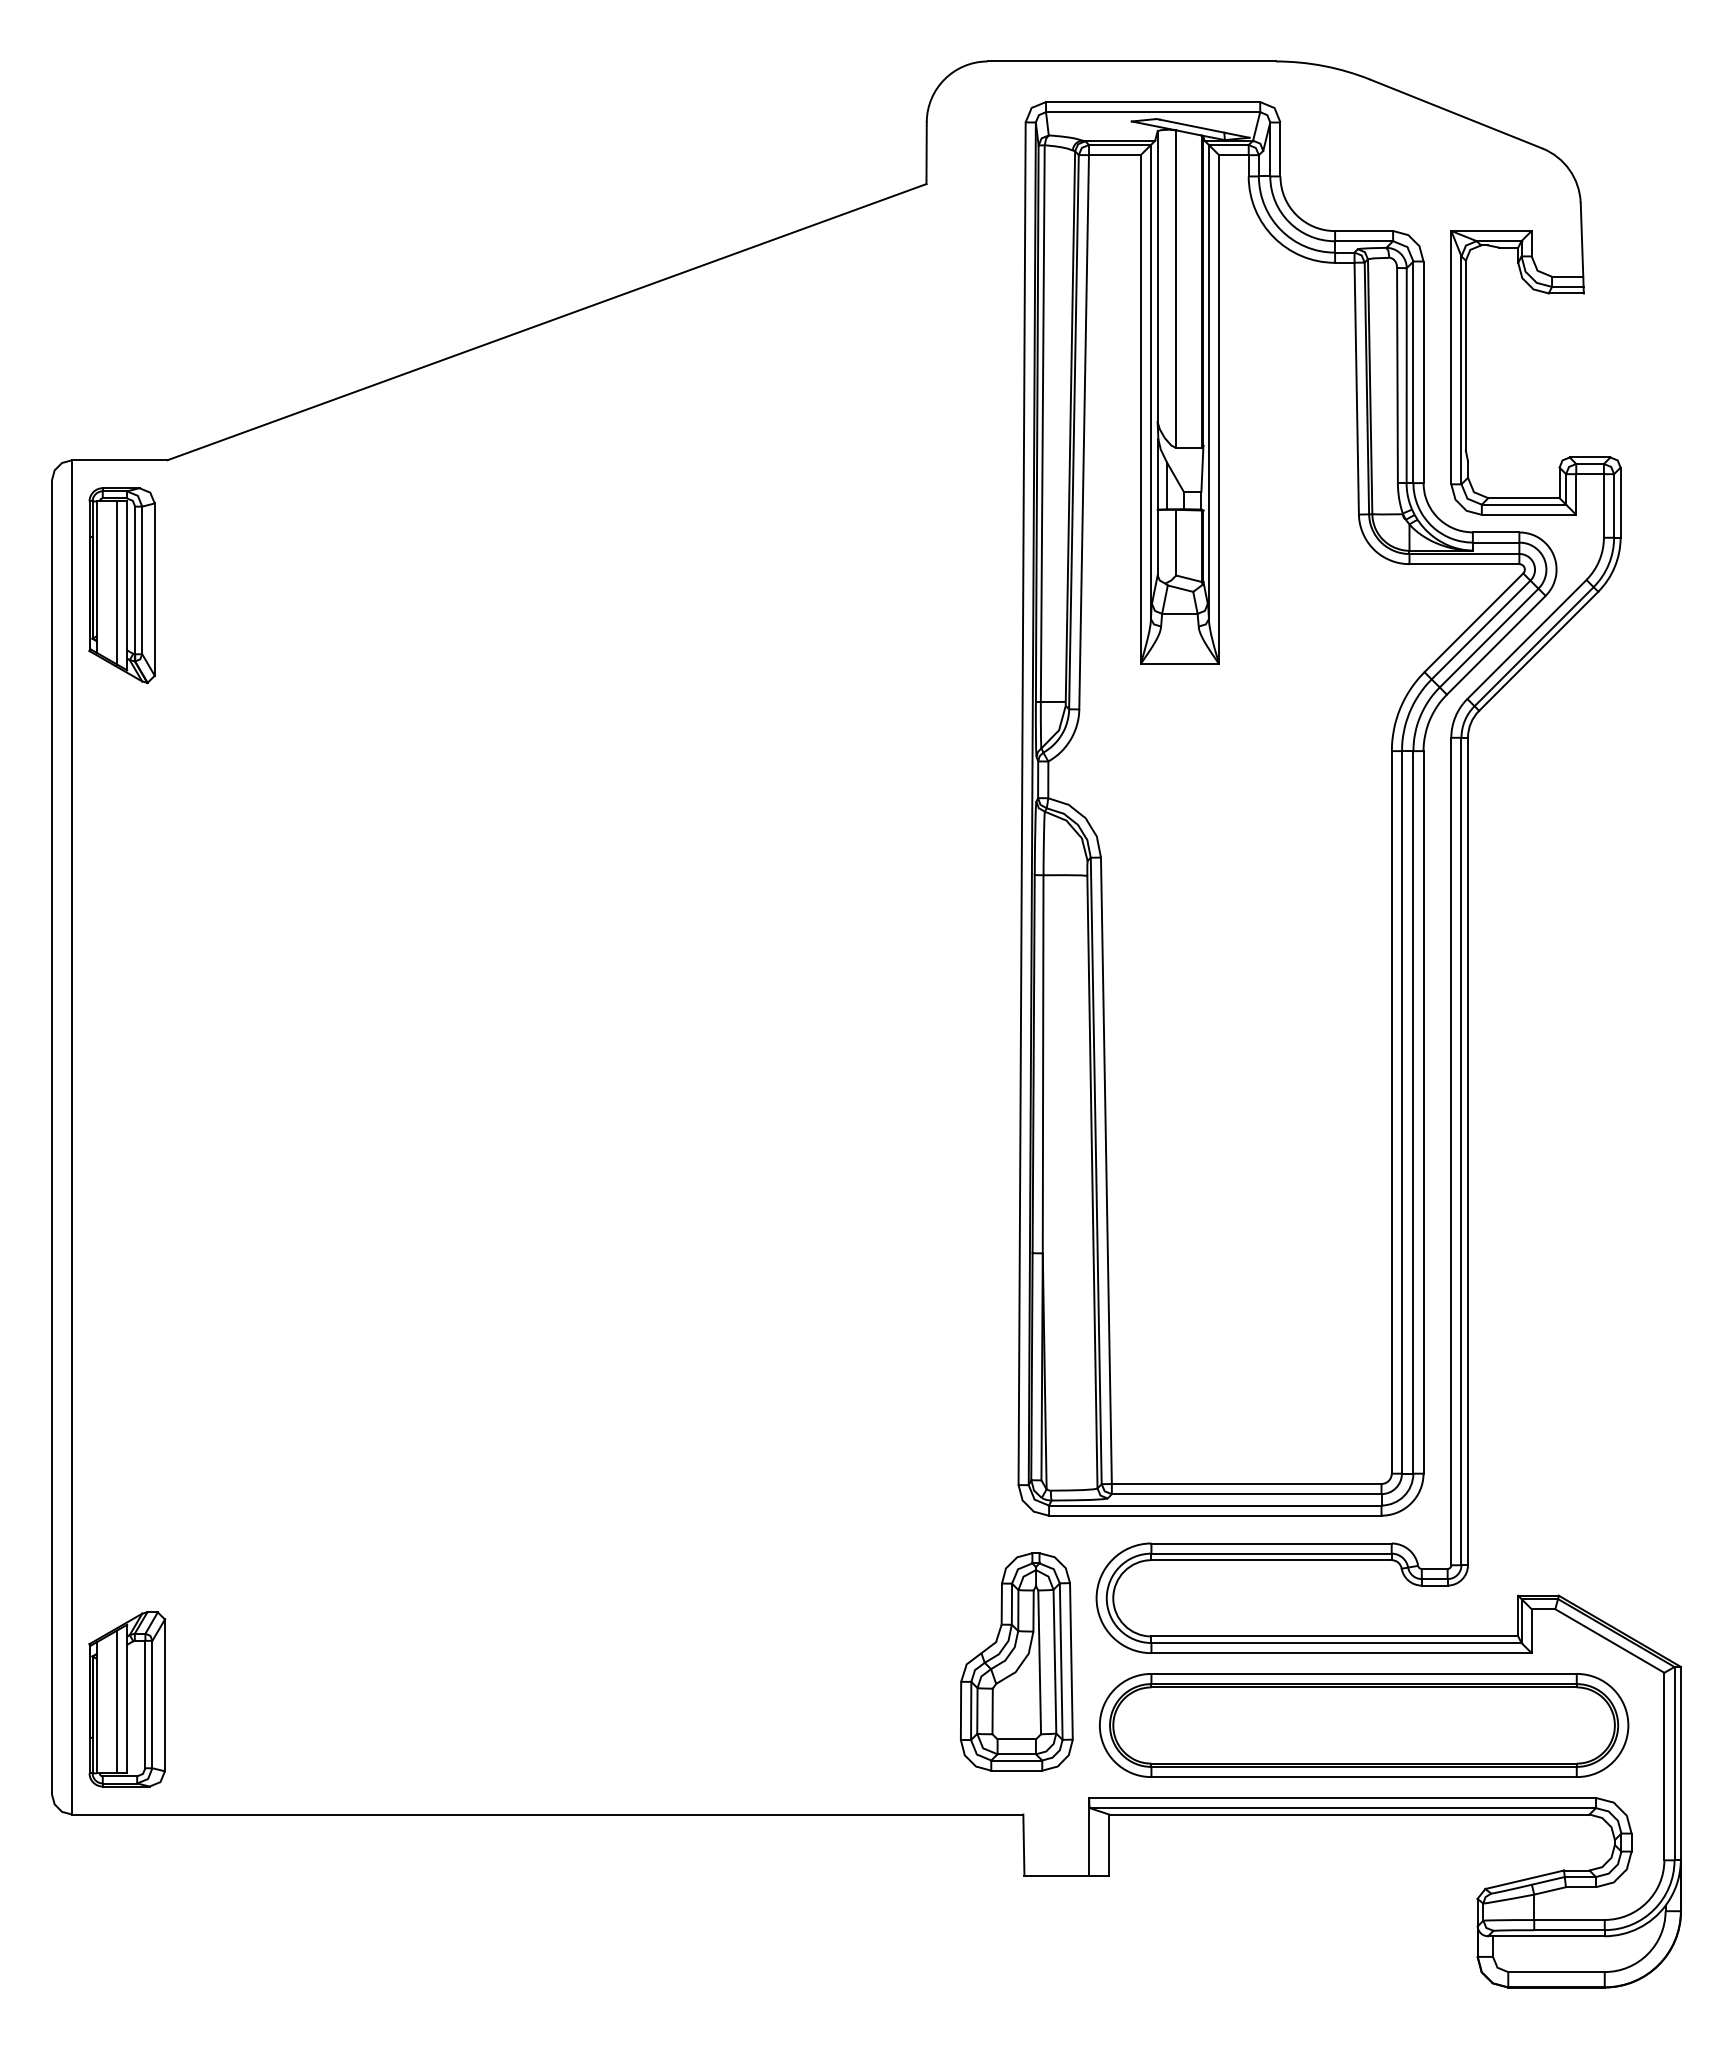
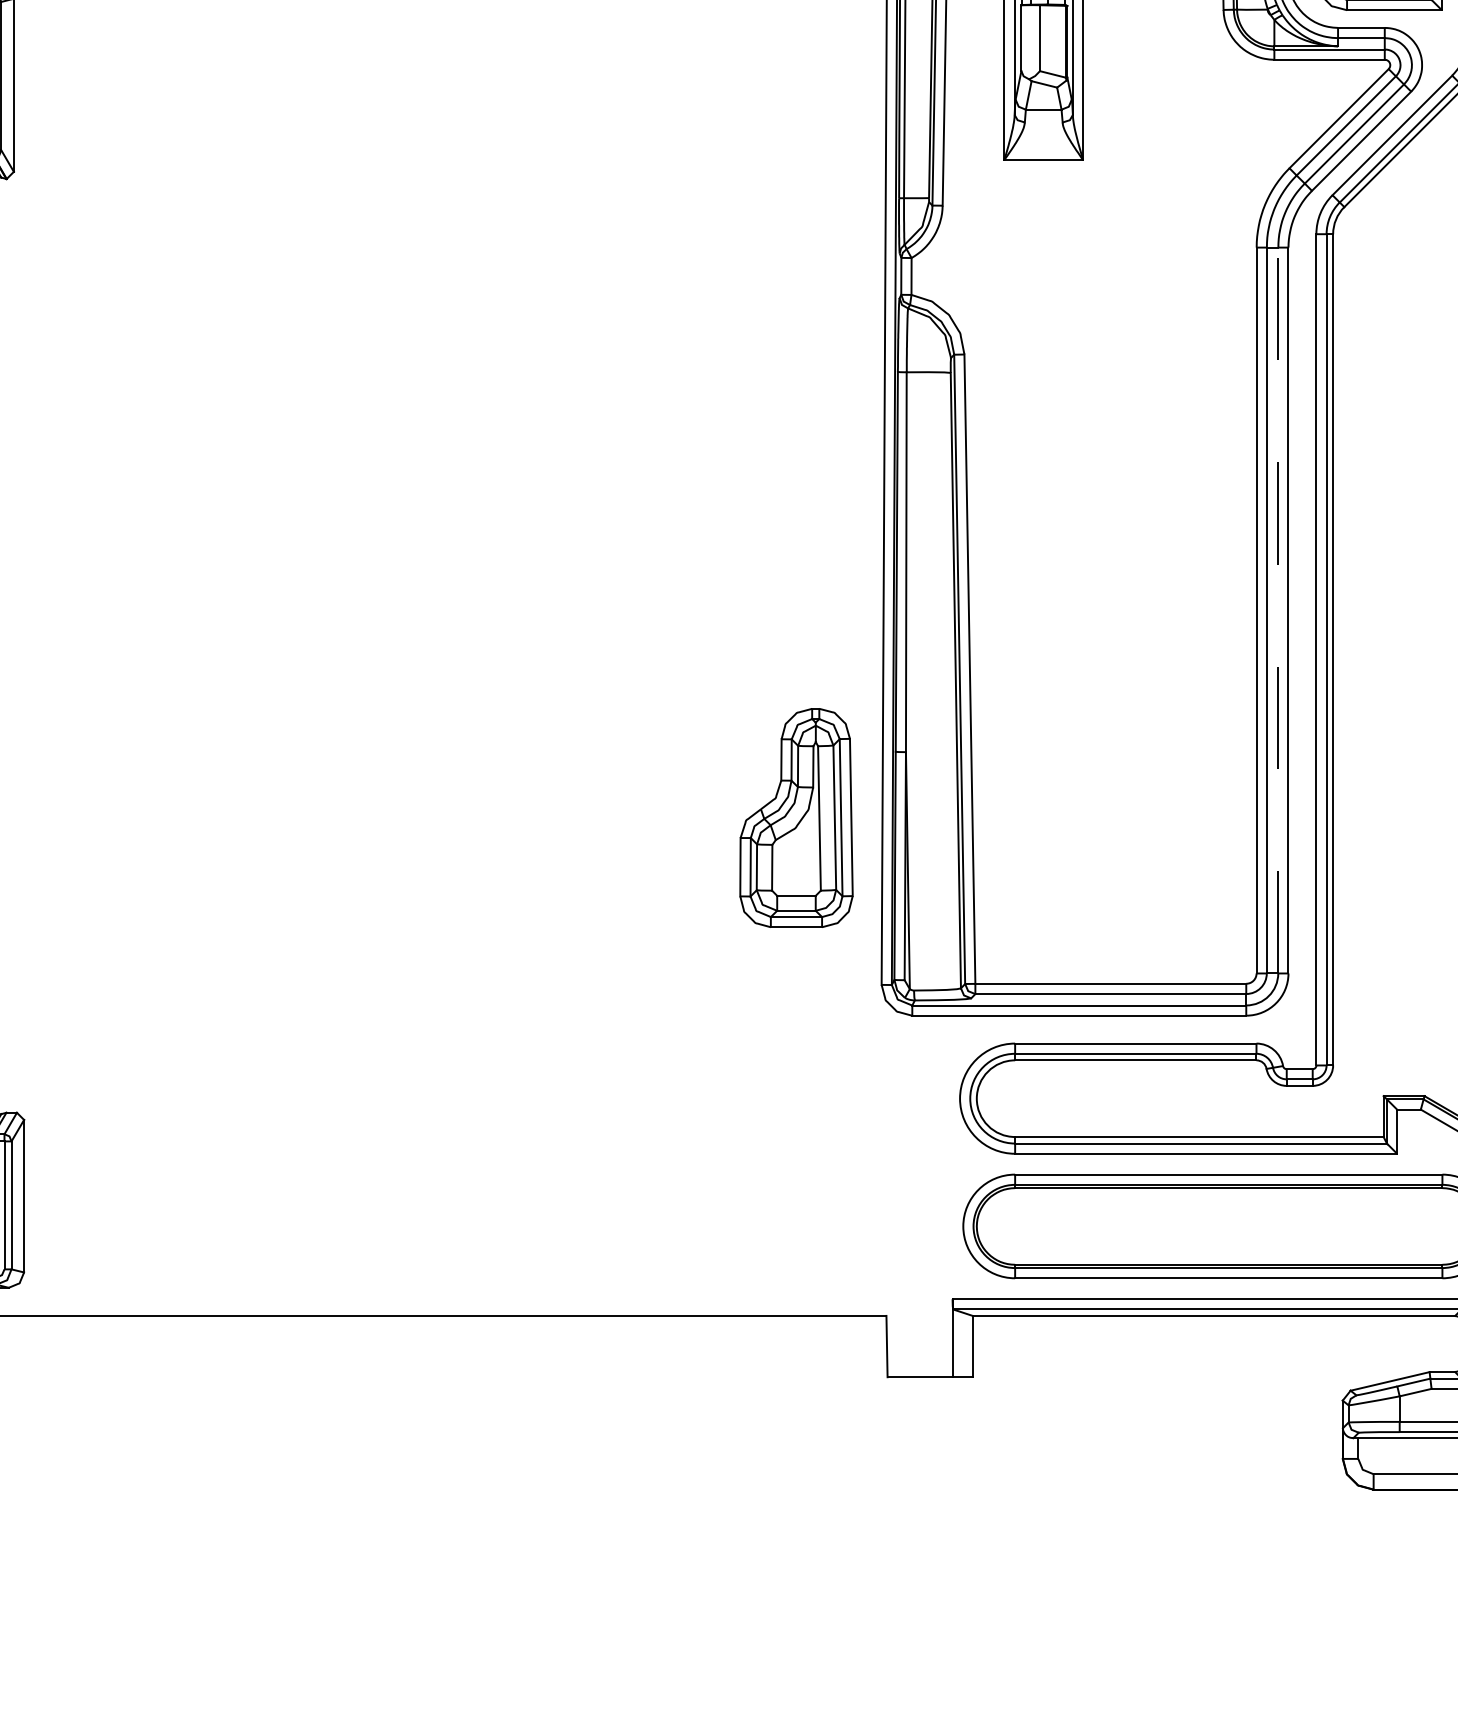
line: (1413, 1111) -> (1278, 609), solid -> dashed
part: (1016, 1661) -> (796, 817), moved

